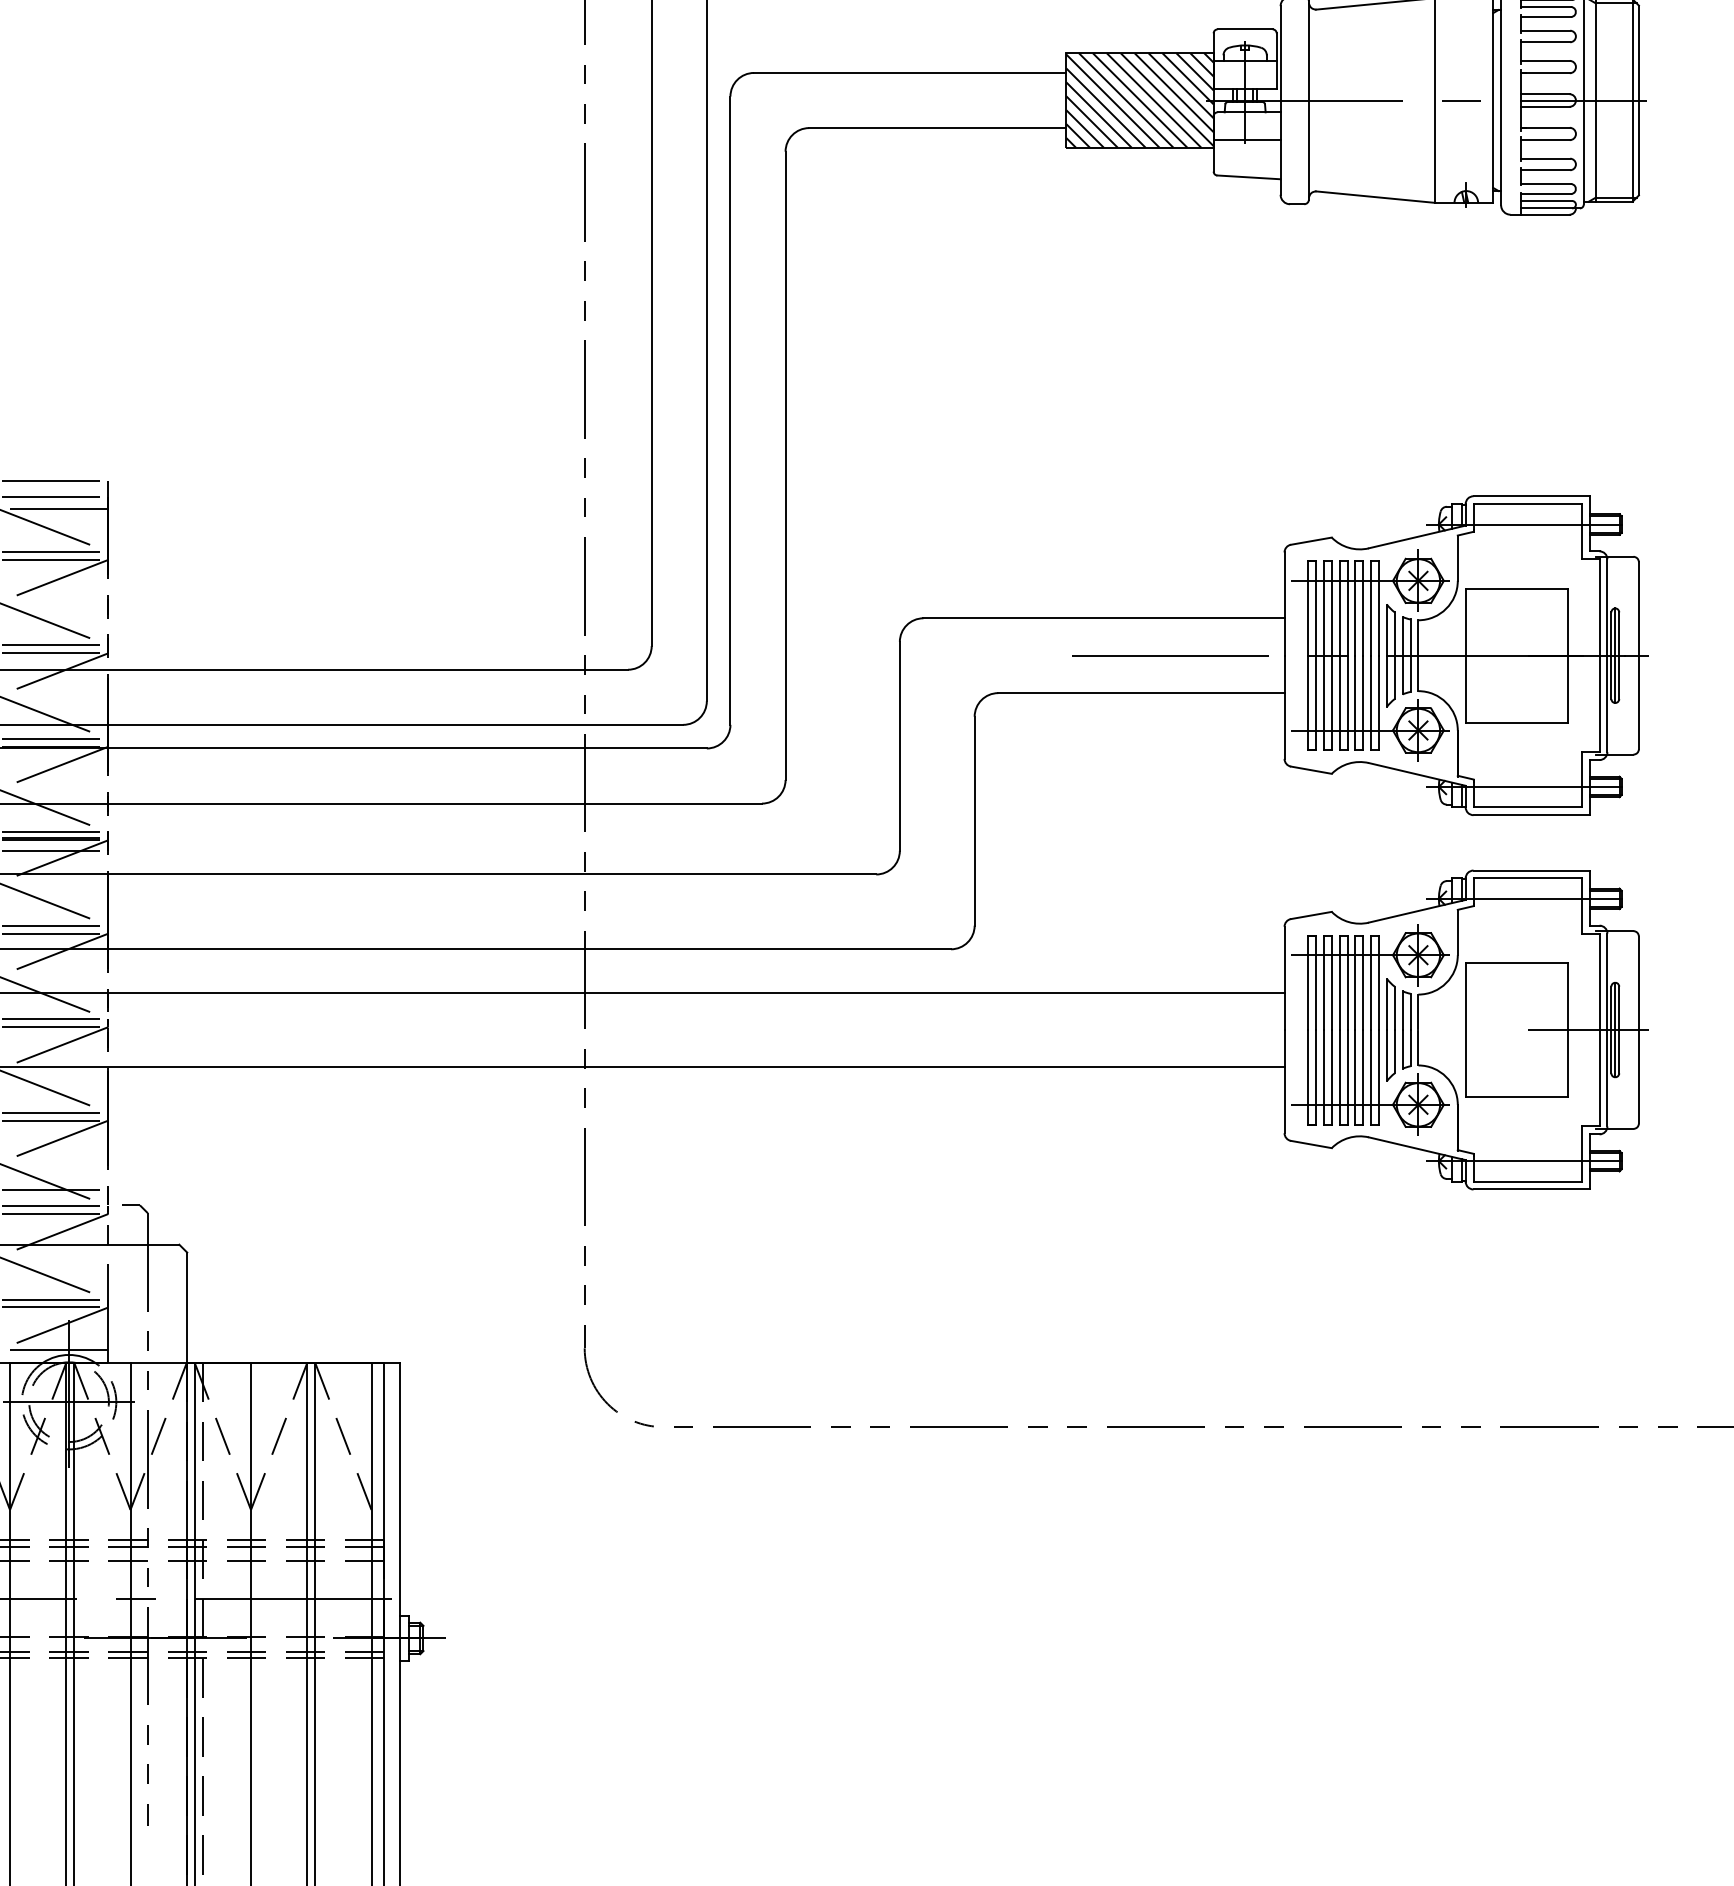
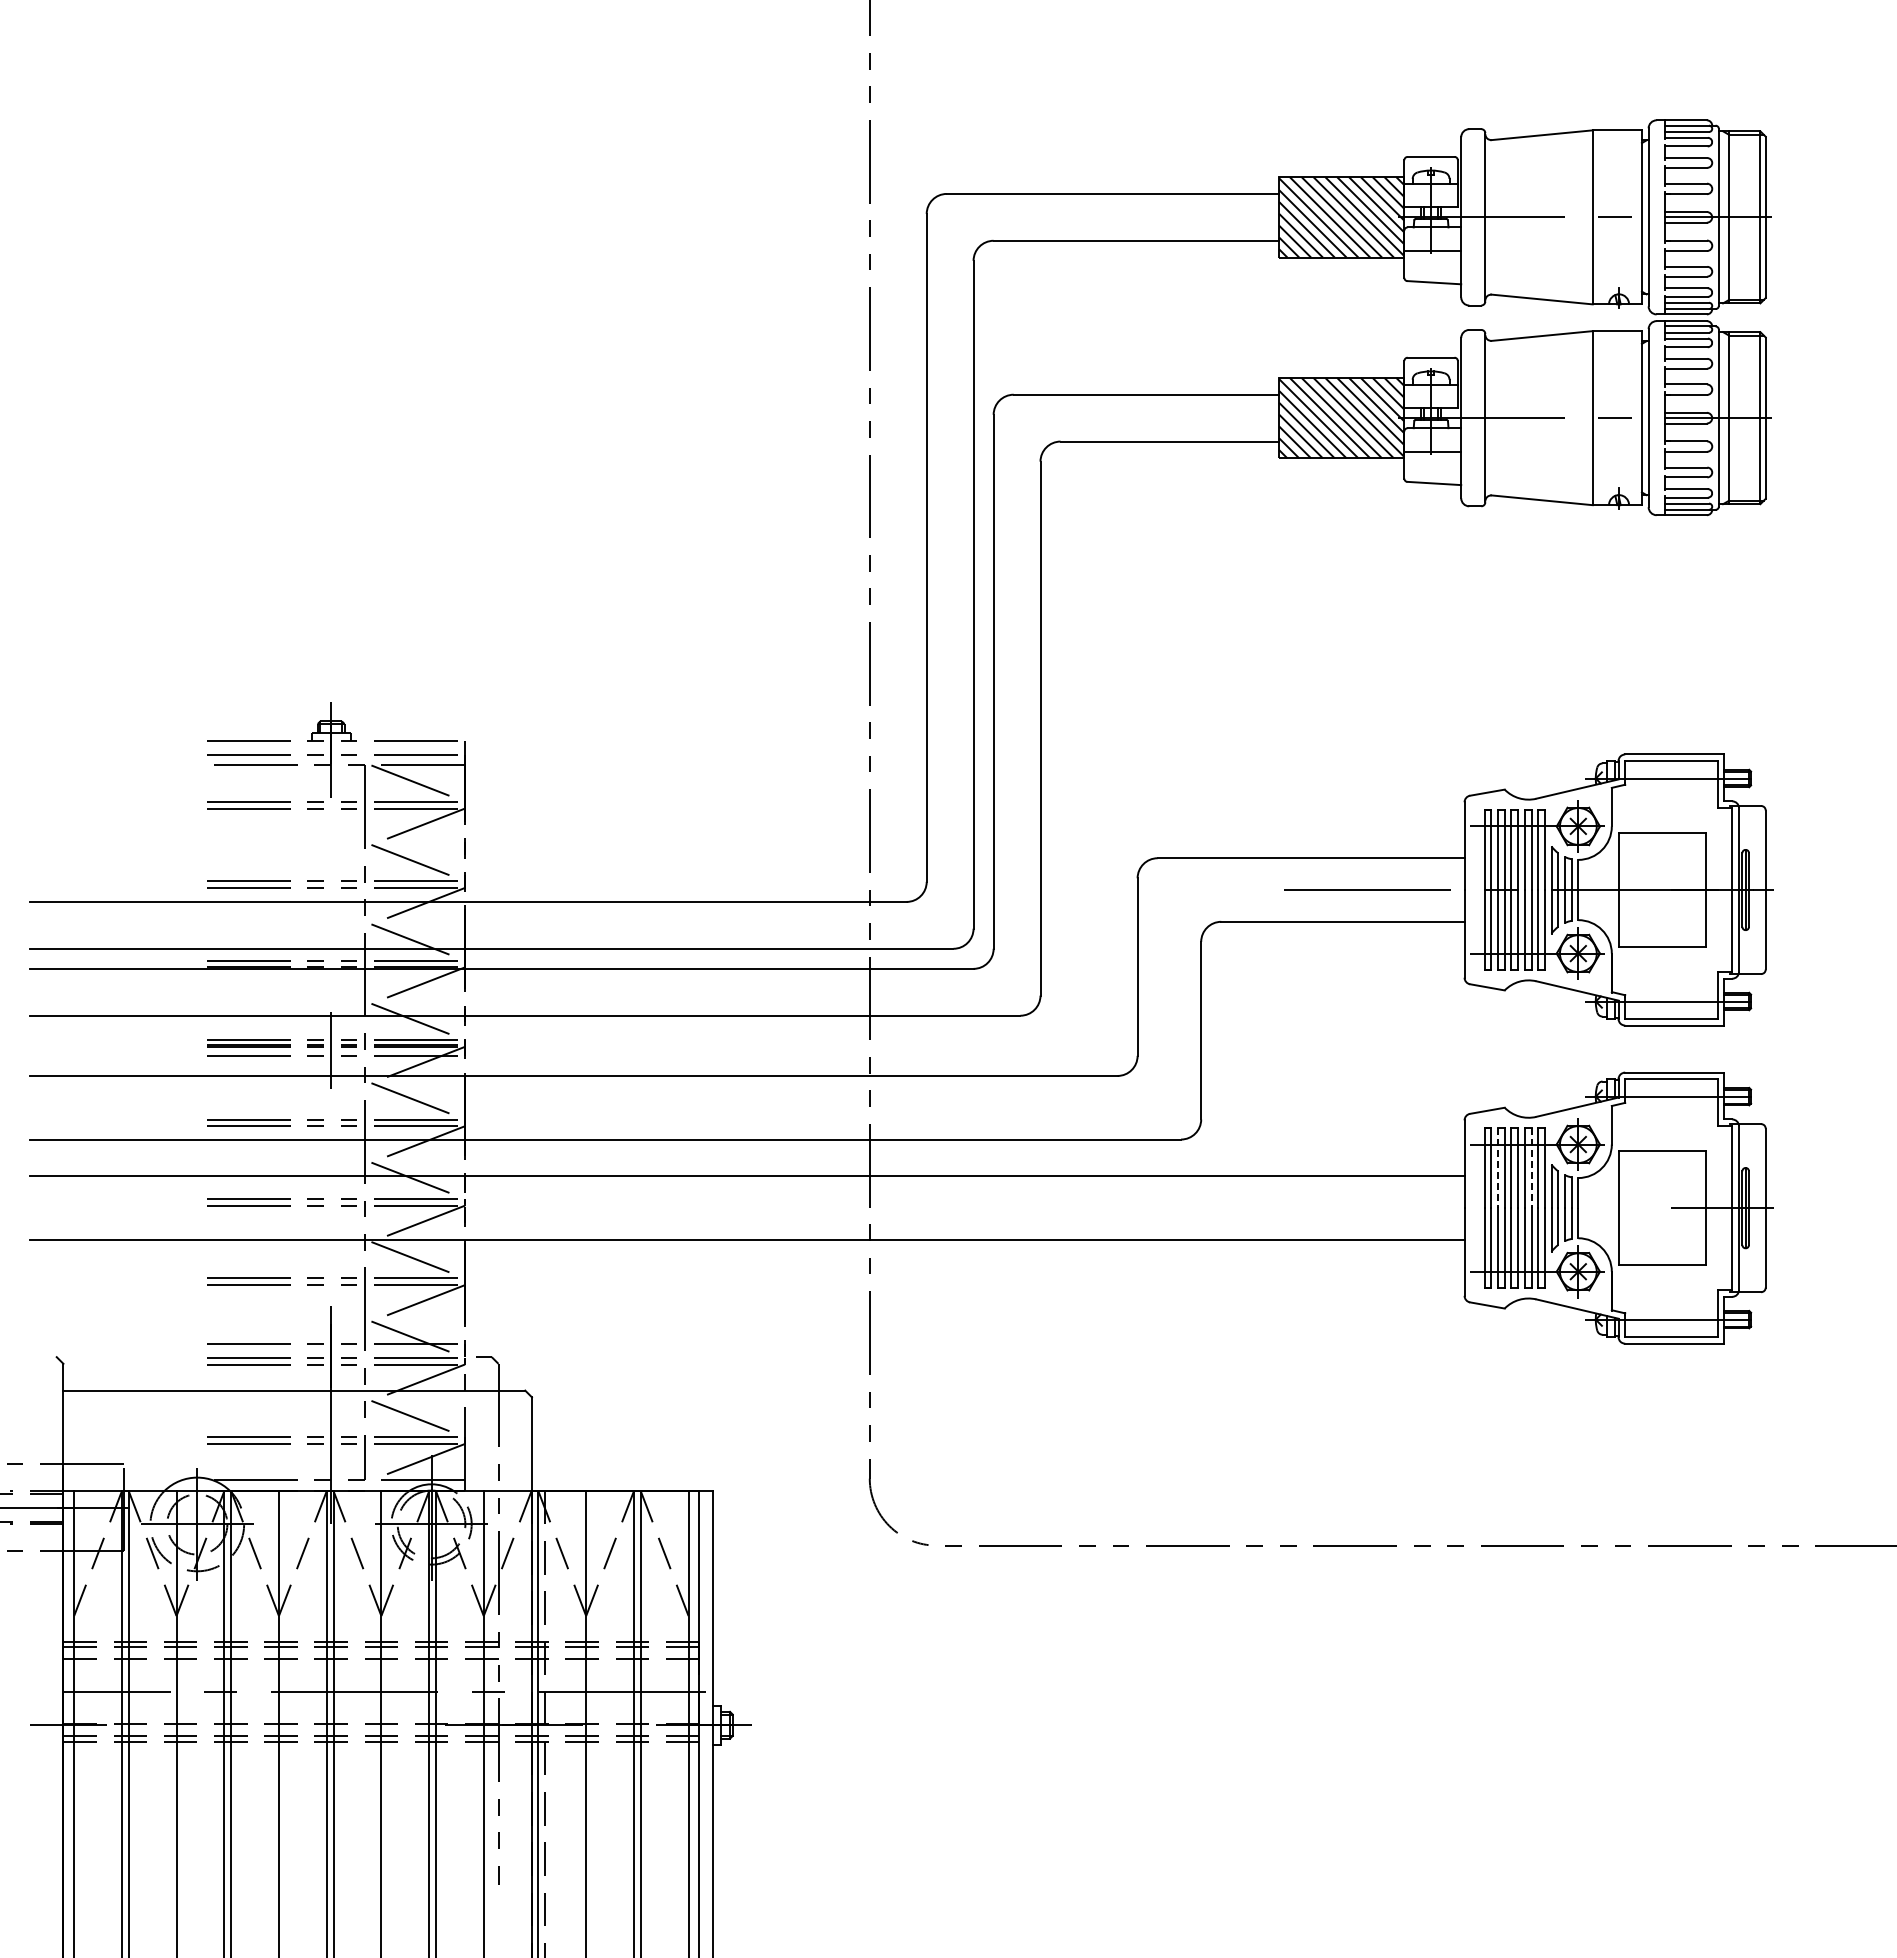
line: (1324, 983) -> (1498, 1168), solid -> dashed
line: (1363, 983) -> (1531, 1168), solid -> dashed

